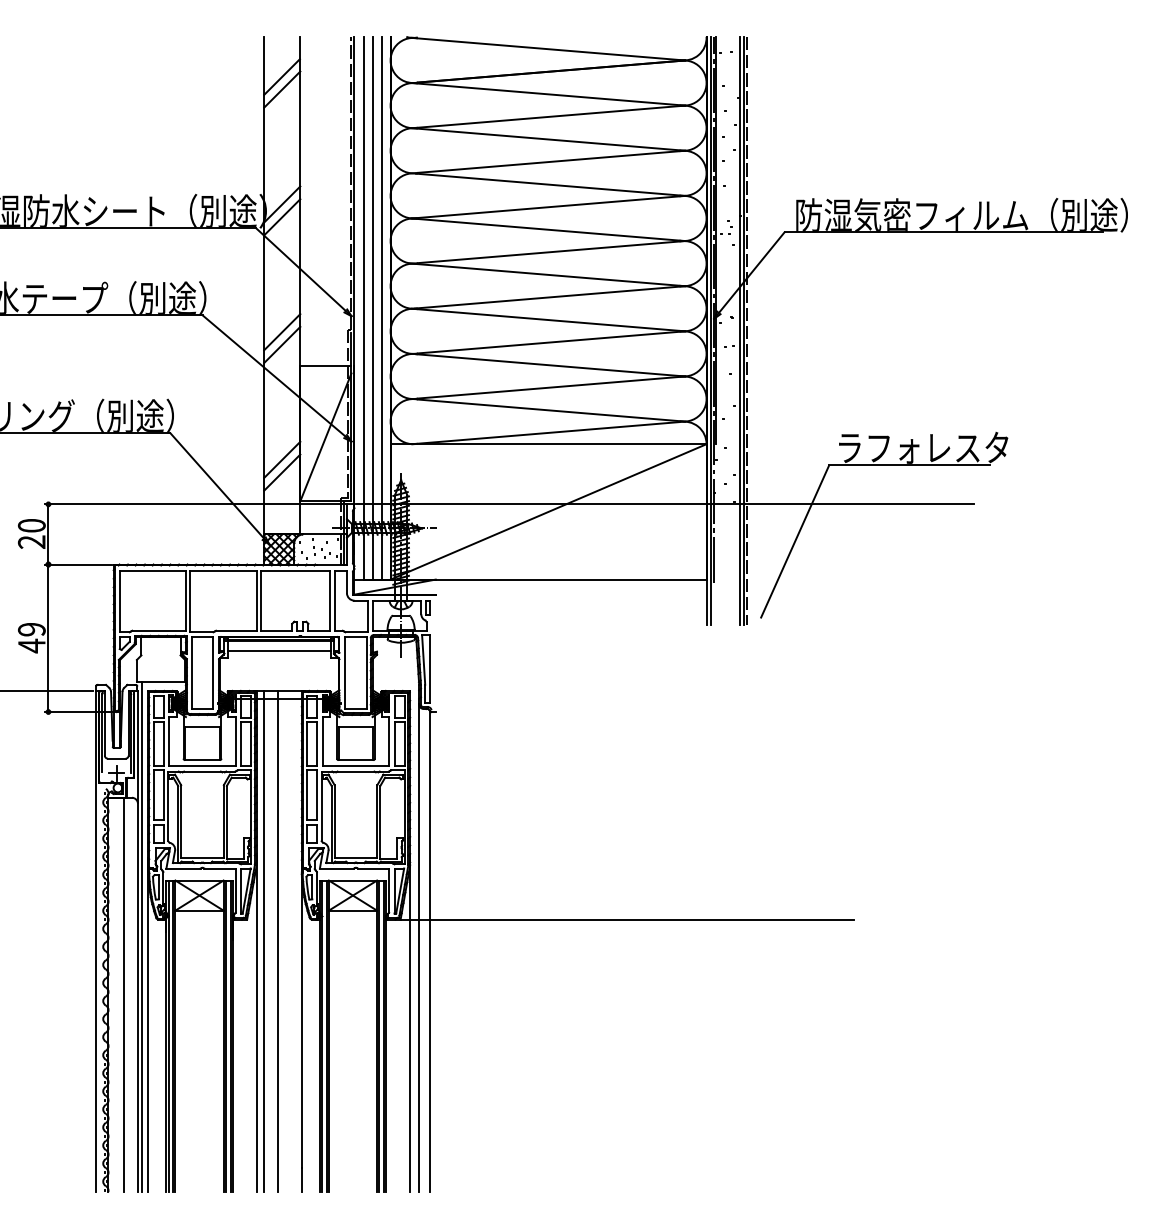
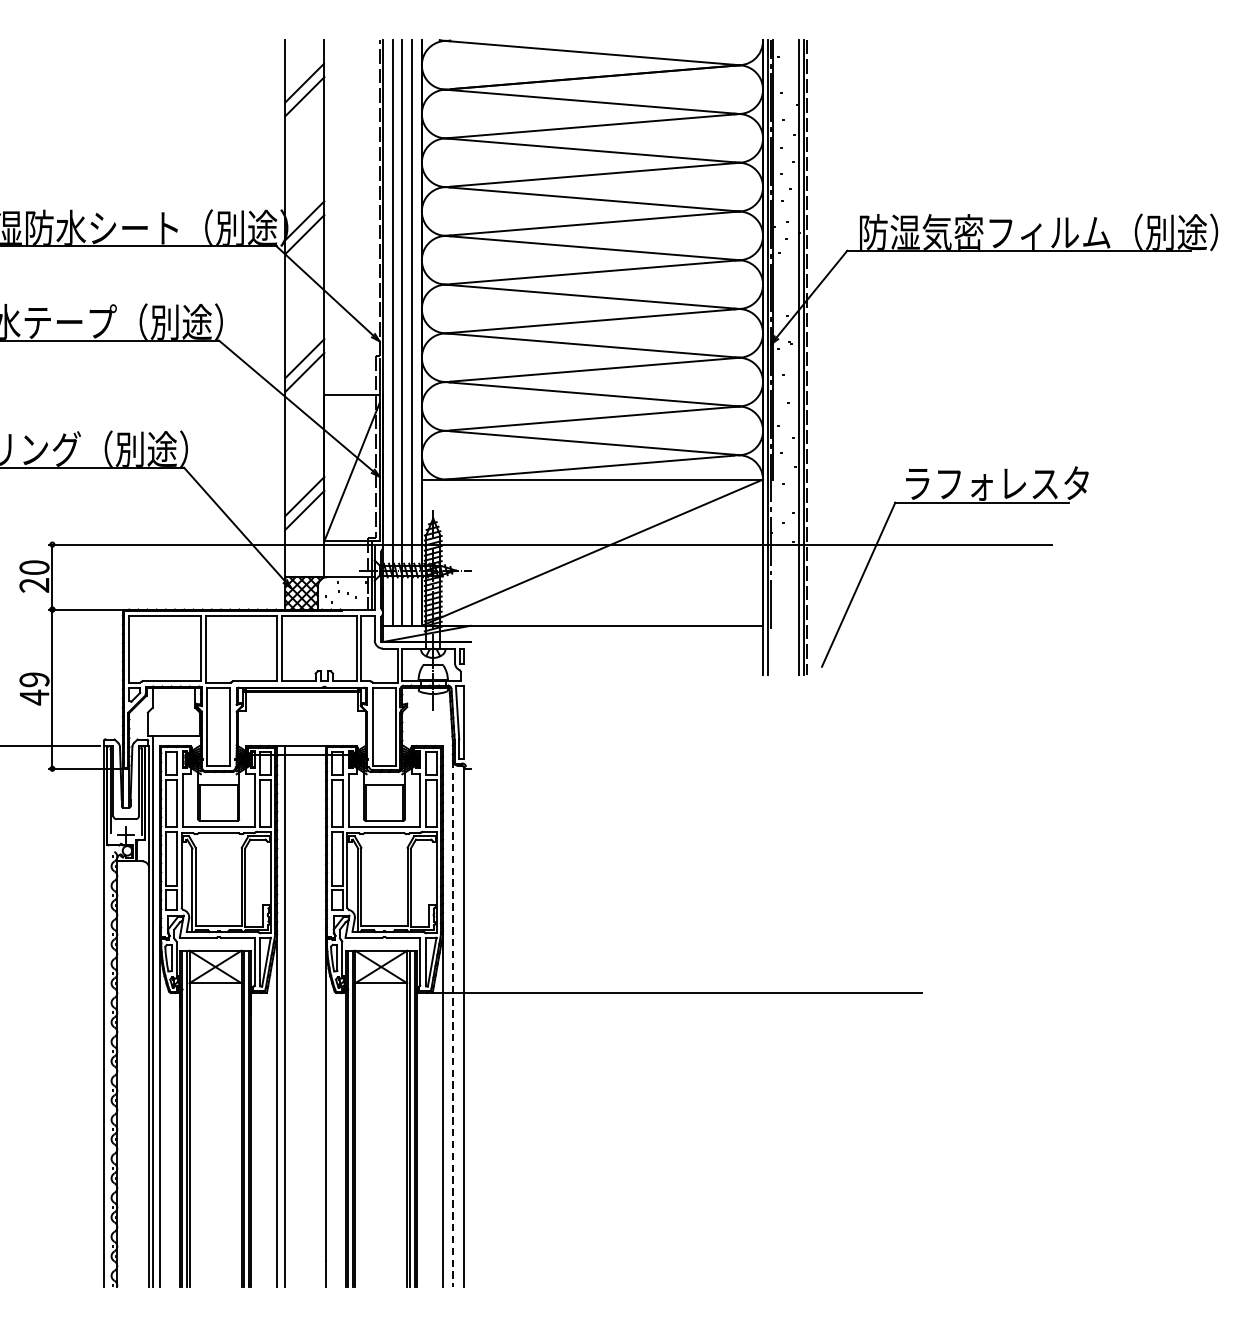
line: (279, 650) -> (301, 702), removed
line: (277, 941) -> (299, 1016), removed
line: (419, 948) -> (453, 1024), solid -> dashed
line: (123, 994) -> (133, 1073), removed

